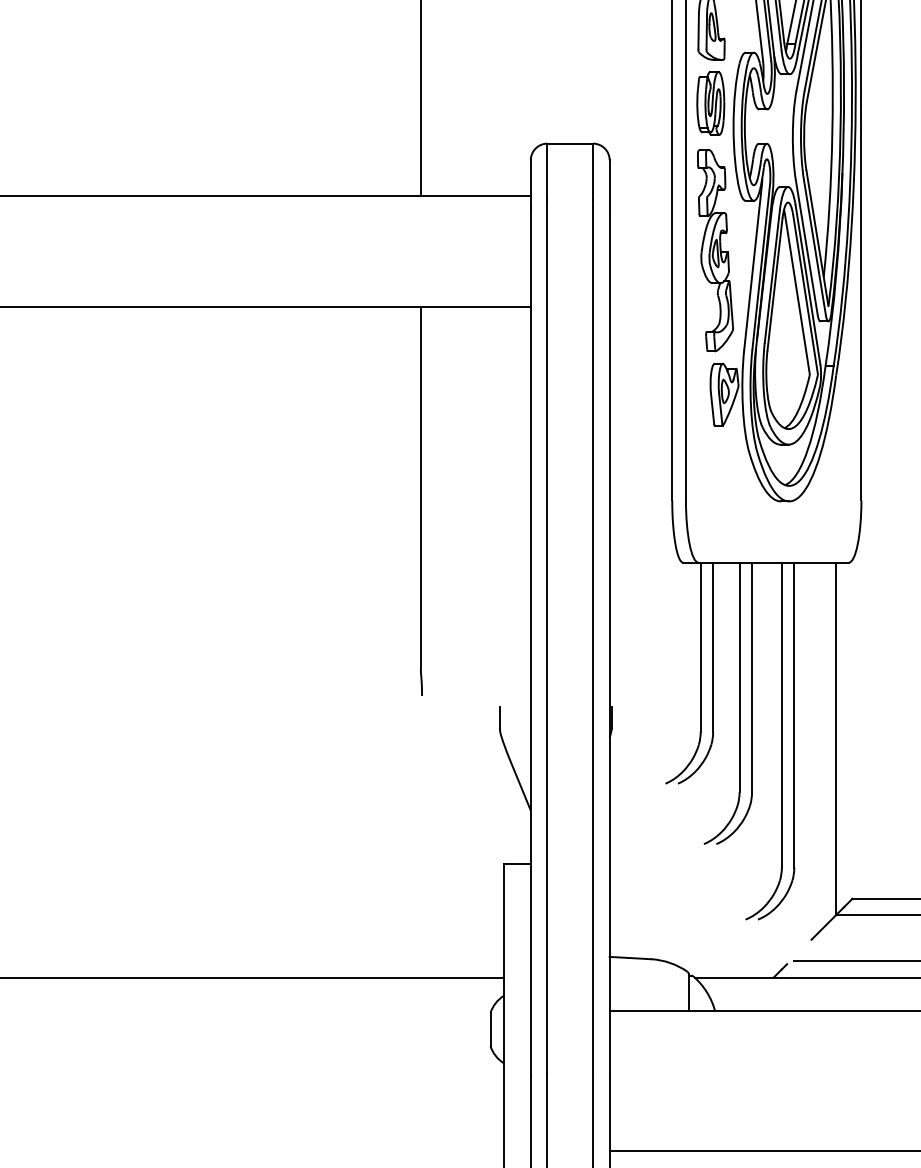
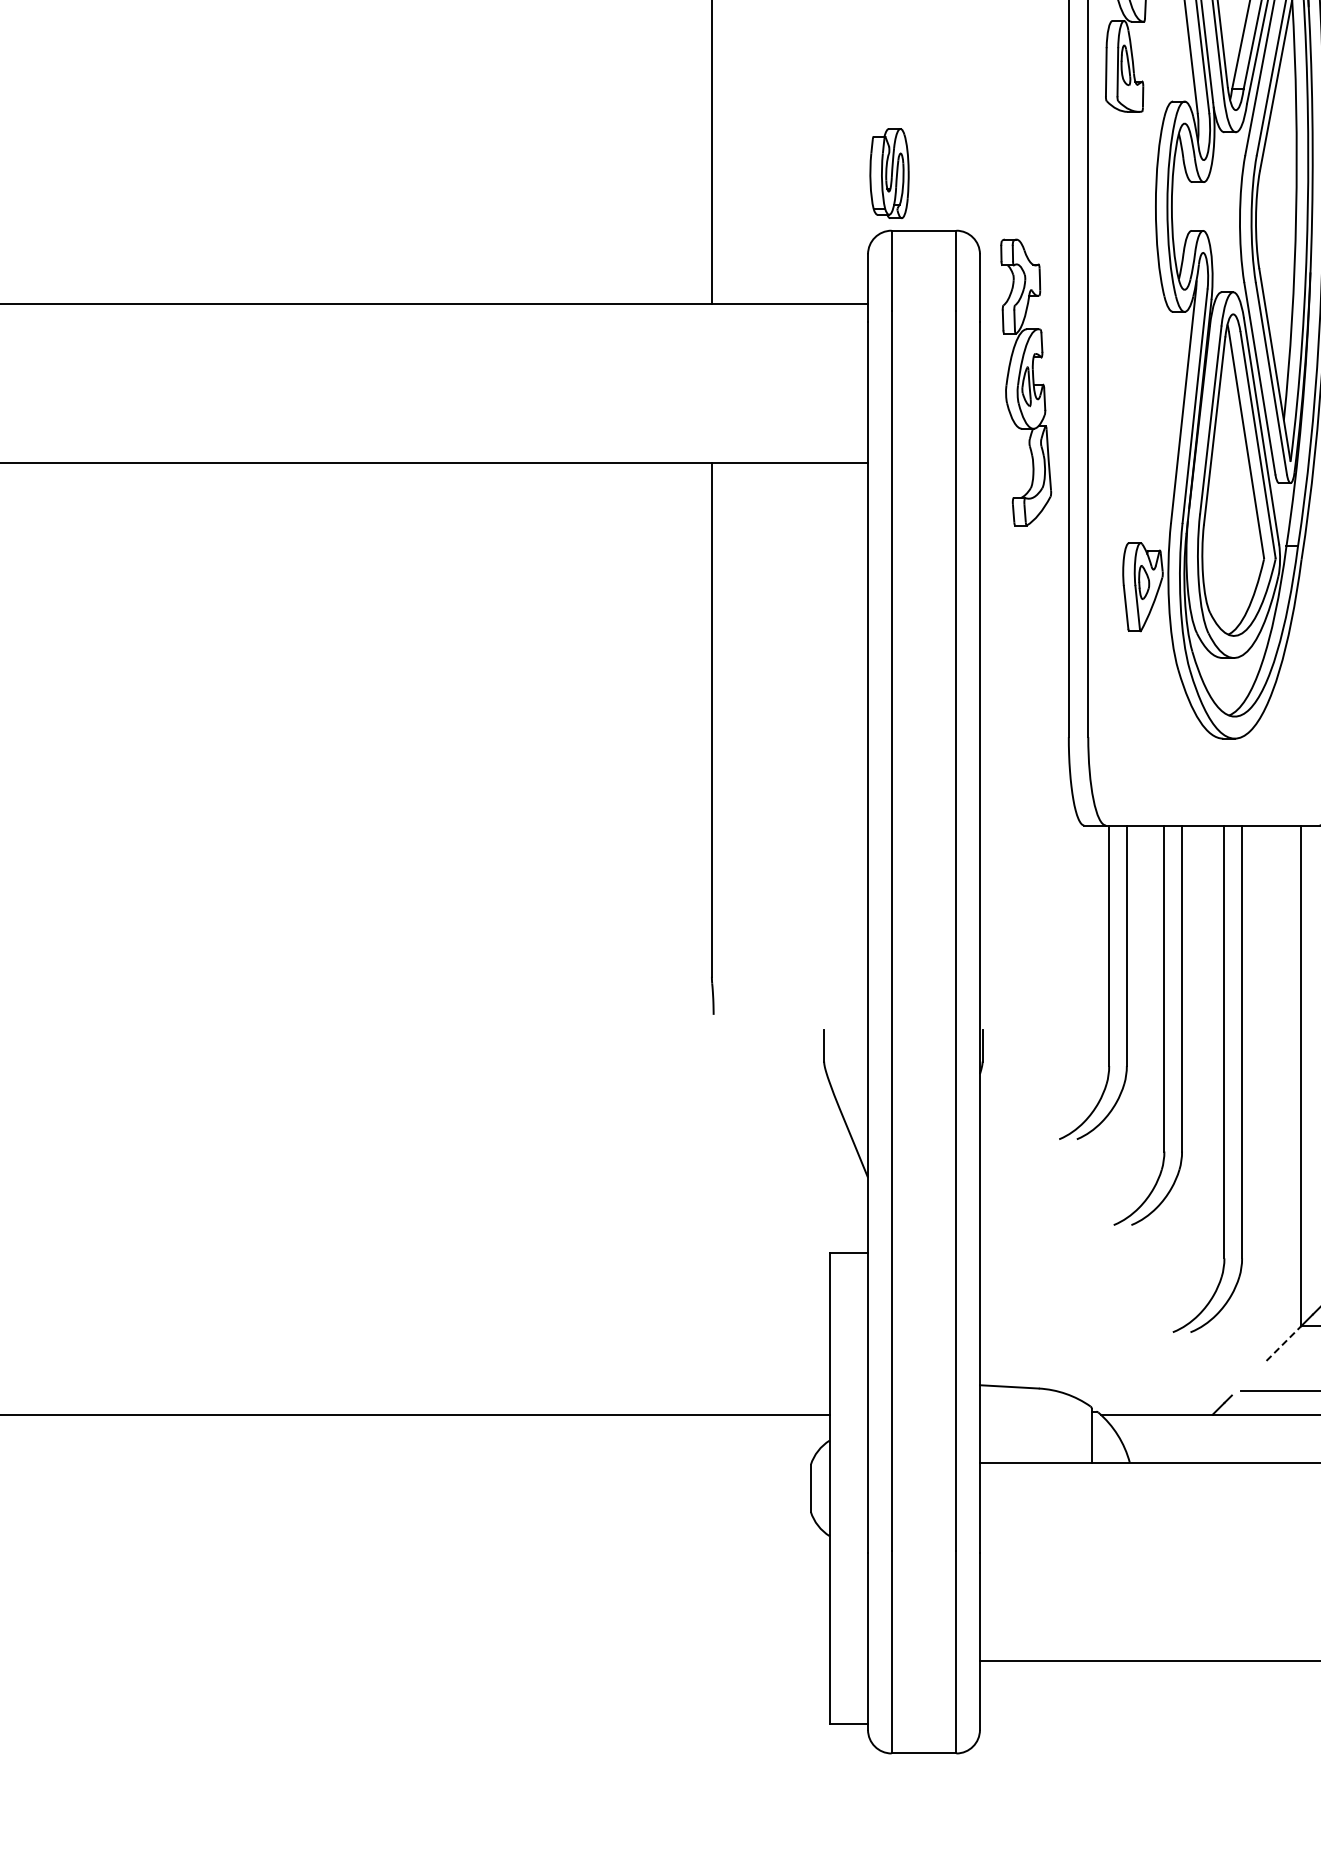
part: (710, 103) -> (889, 173), moved
part: (715, 250) -> (1026, 382), moved
line: (824, 927) -> (1284, 1343), solid -> dashed

